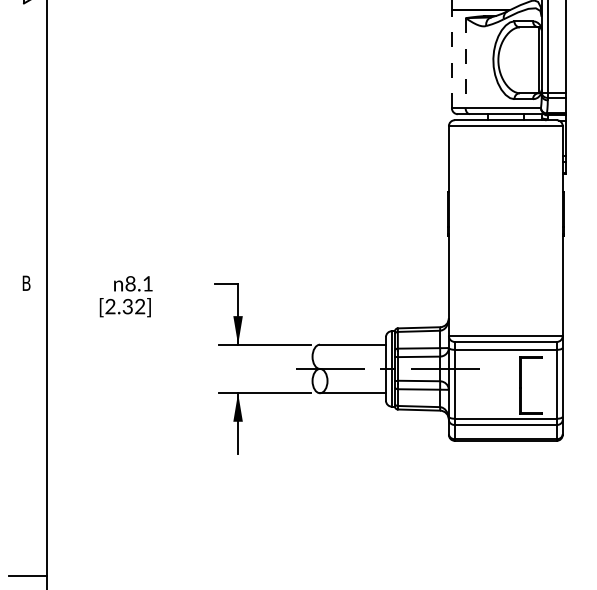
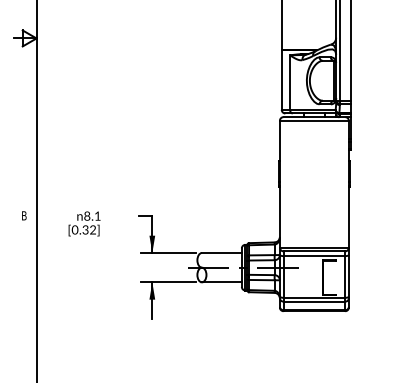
line: (451, 59) -> (281, 80), dashed -> solid
line: (466, 64) -> (290, 83), dashed -> solid
text: (109, 307) -> (74, 230), [2.32] -> [0.32]

